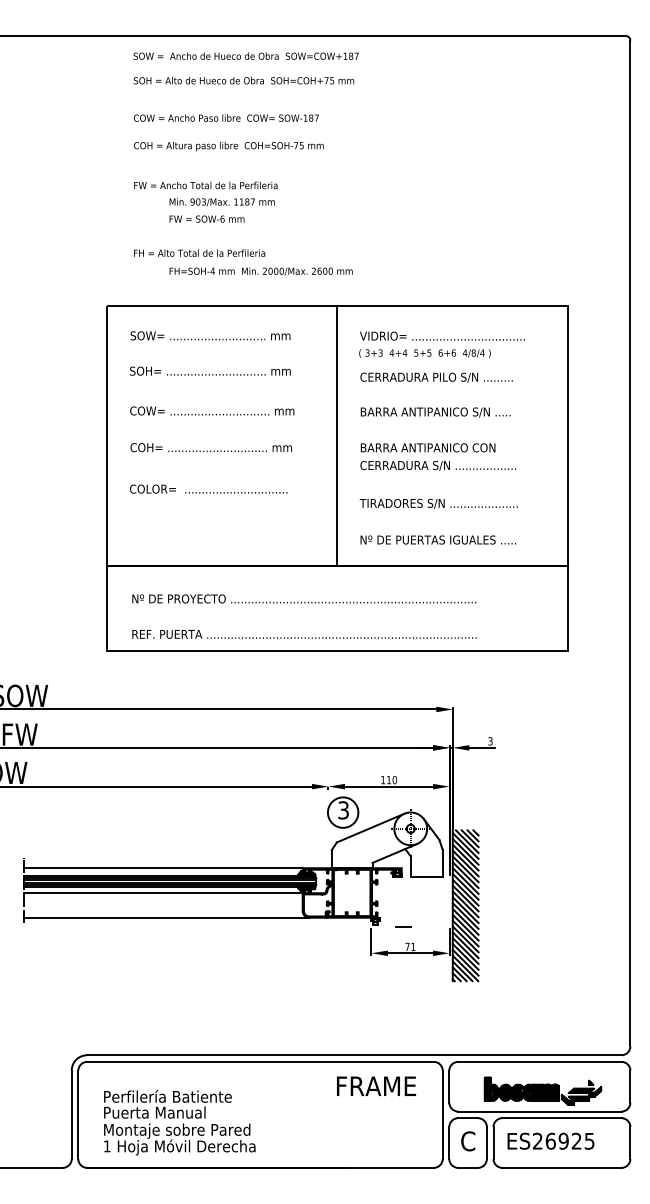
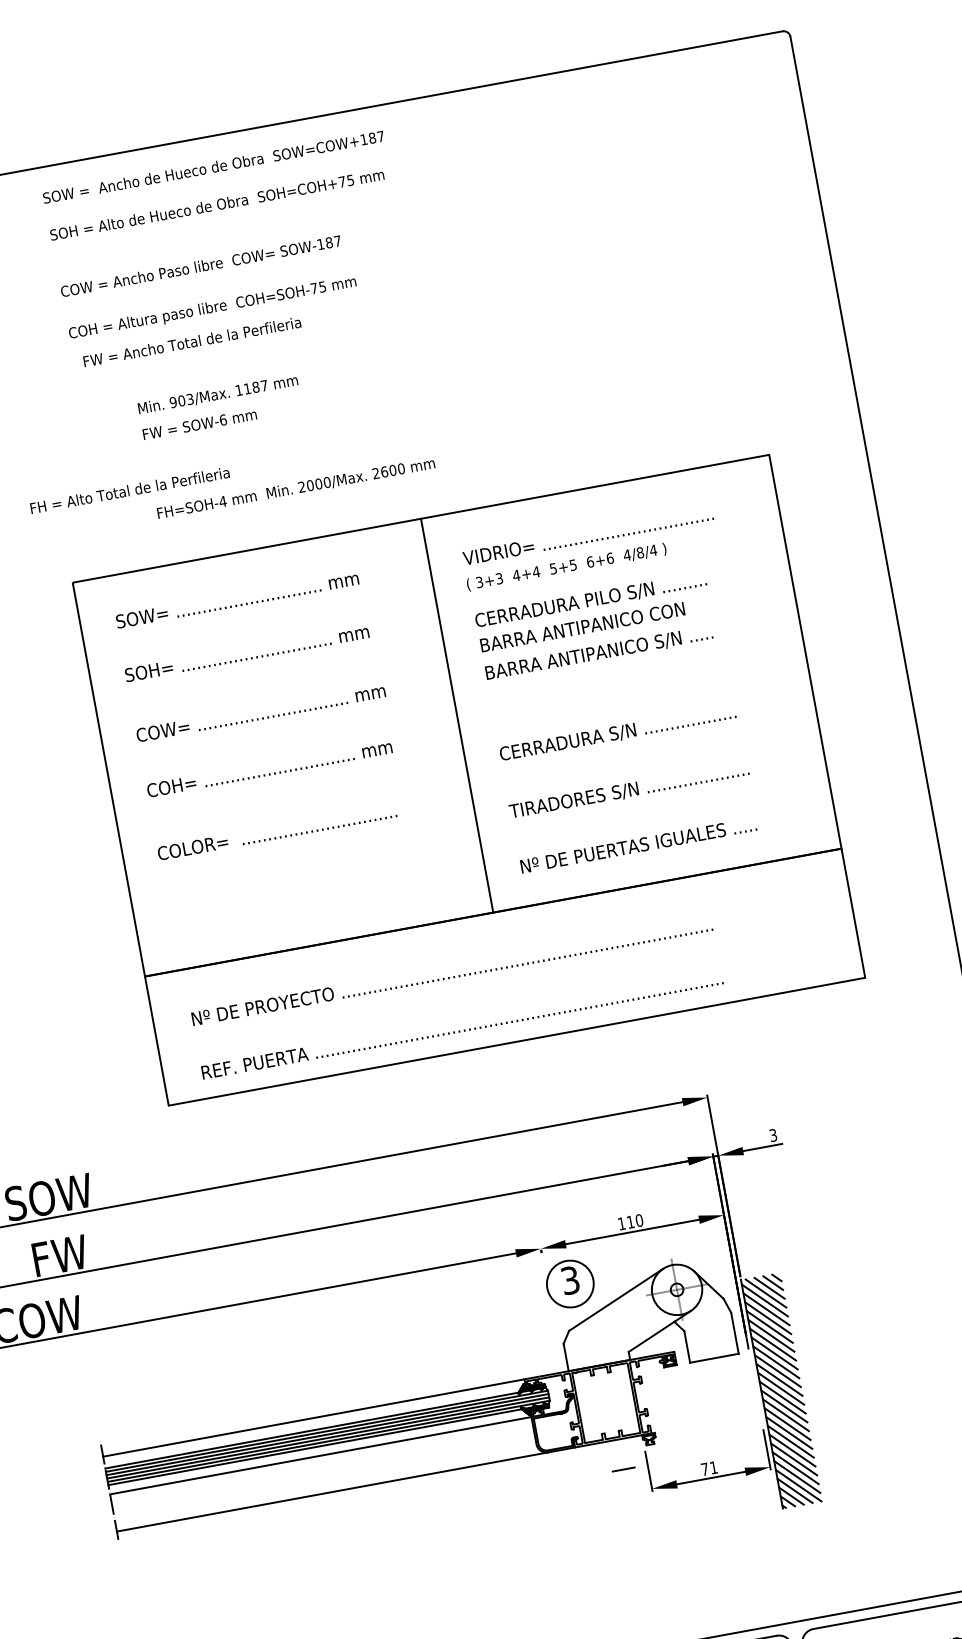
text: (205, 185) -> (191, 342), moved
text: (199, 252) -> (129, 489), moved
text: (427, 447) -> (581, 626), moved
line: (403, 926) -> (623, 1469), moved

